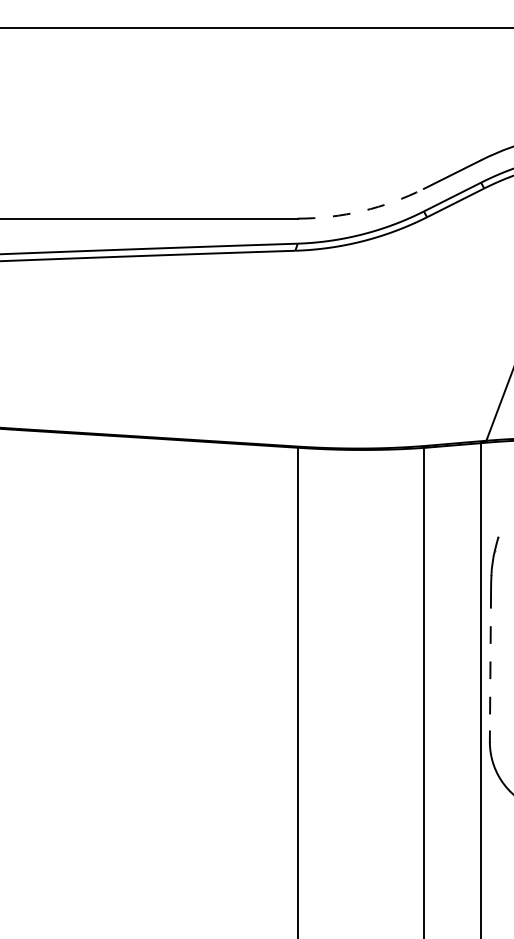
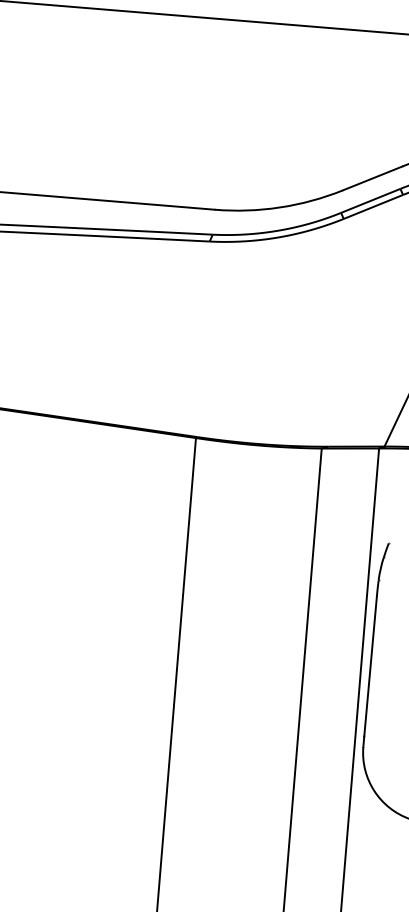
arc: (362, 211) -> (279, 207), dashed -> solid
line: (490, 661) -> (370, 666), dashed -> solid

